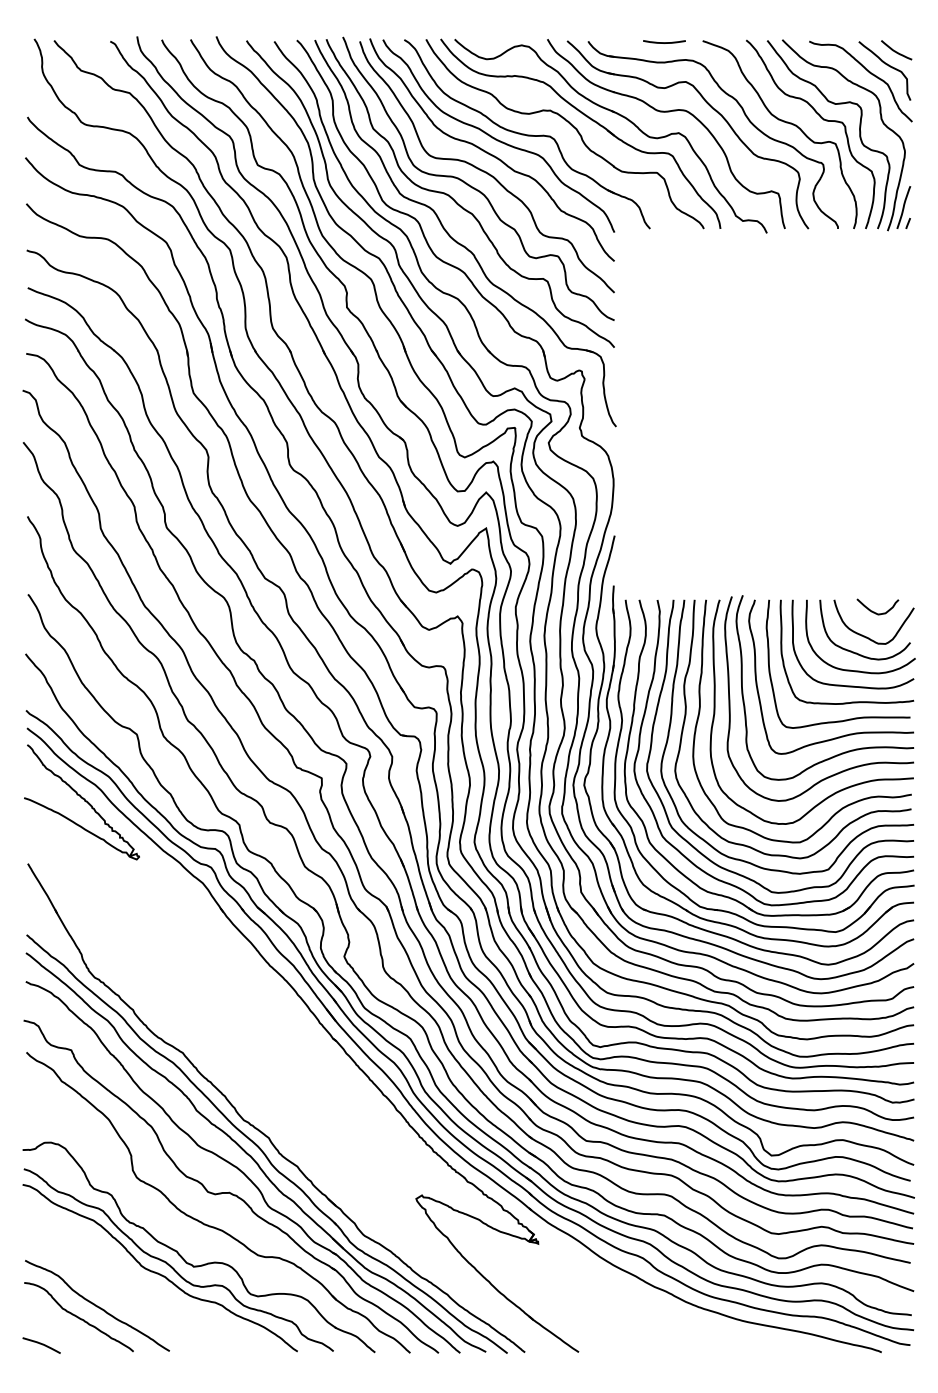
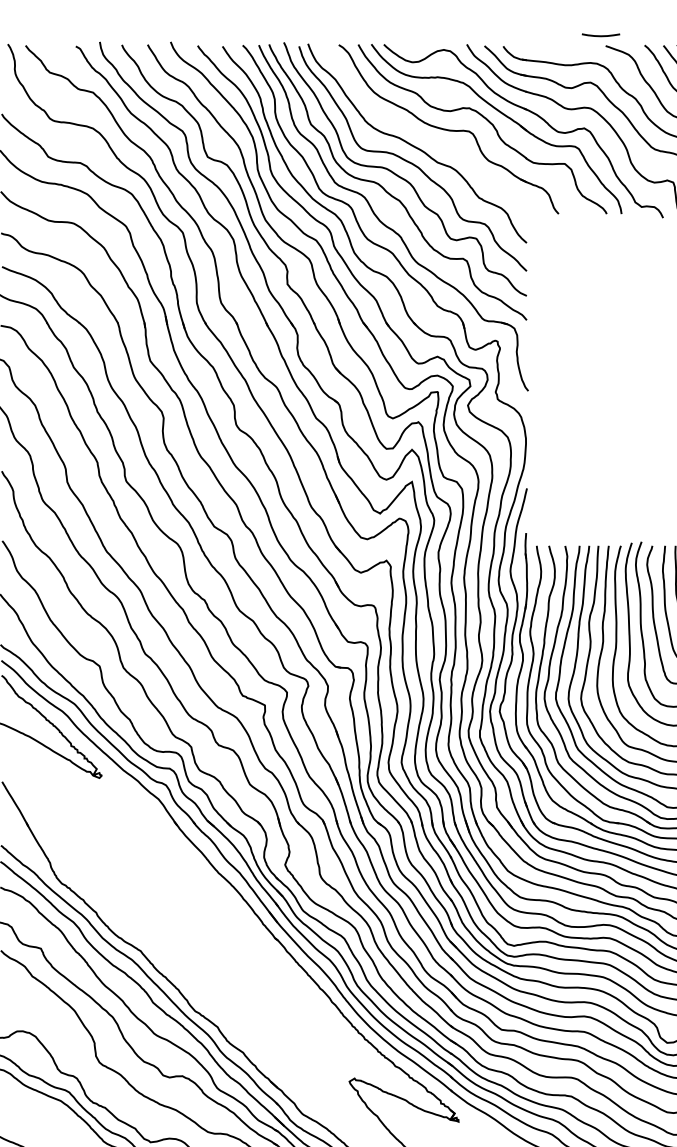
line: (664, 42) -> (601, 35), moved
curve: (496, 138) -> (421, 133), removed

